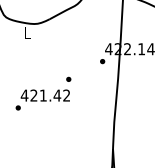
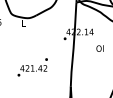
text: (43, 93) -> (32, 67), moved

